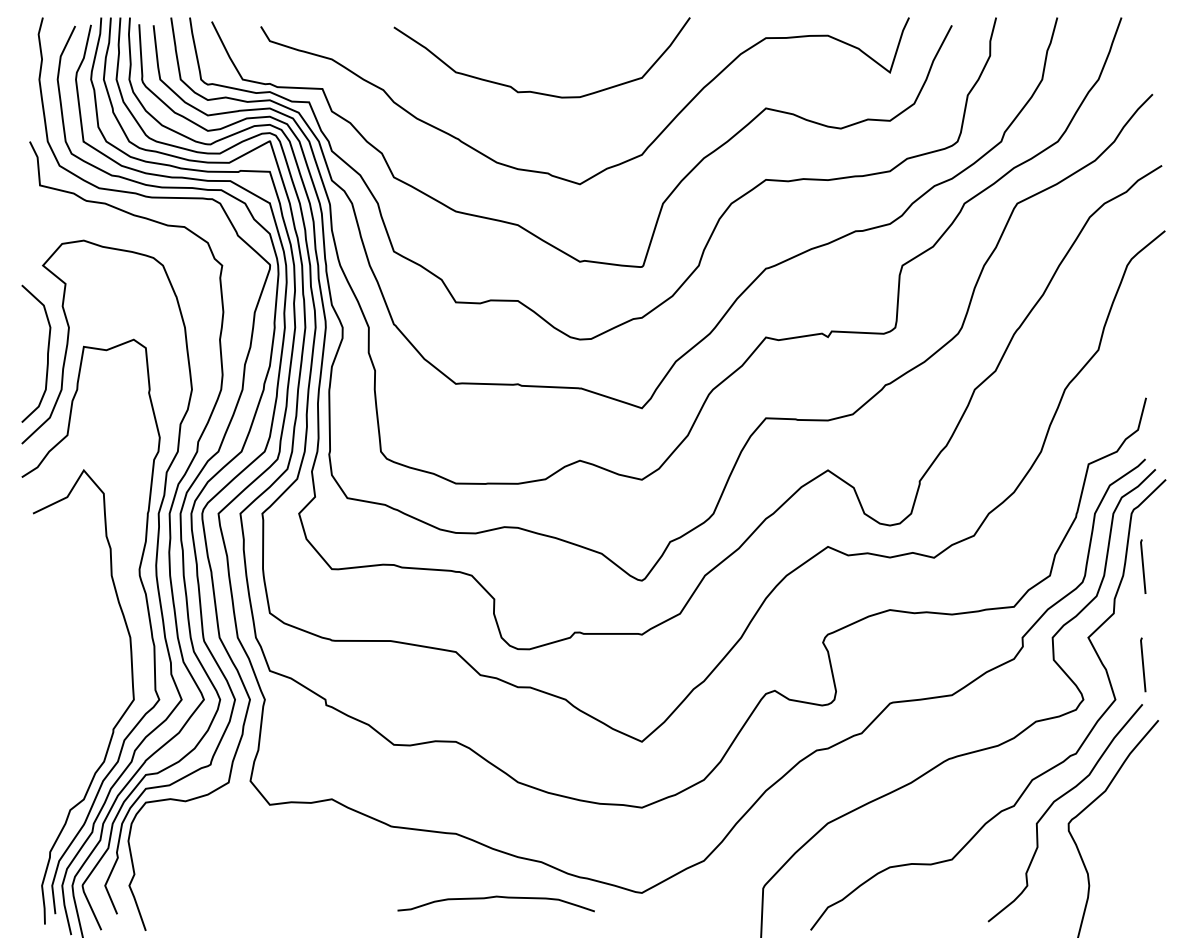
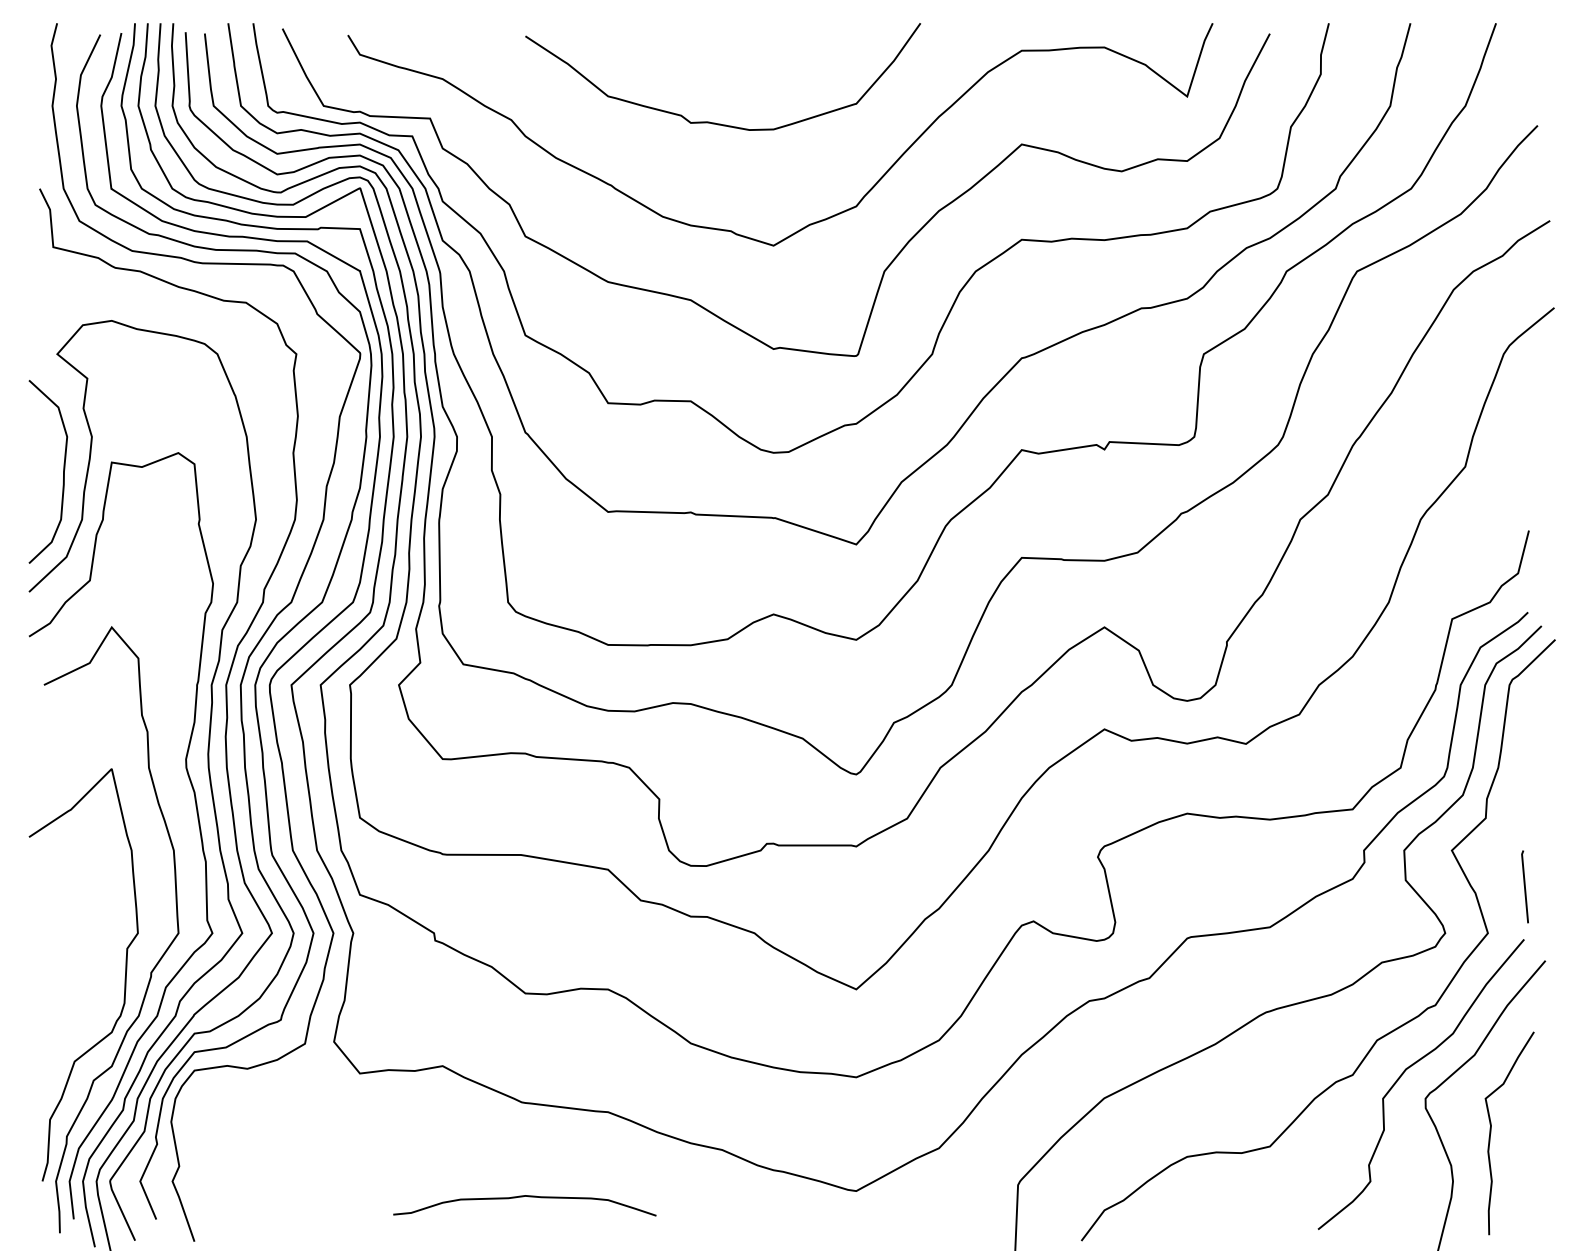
line: (1142, 566) -> (1524, 755), removed
curve: (93, 732) -> (124, 977), added
curve: (1118, 849) -> (1491, 1133), added
curve: (495, 897) -> (523, 1197), moved

